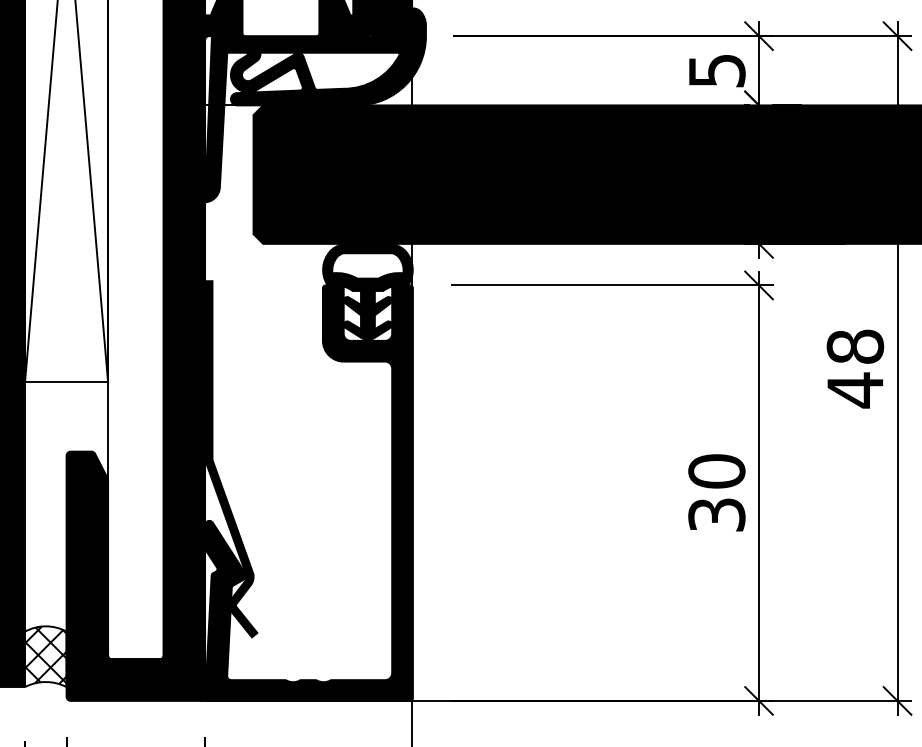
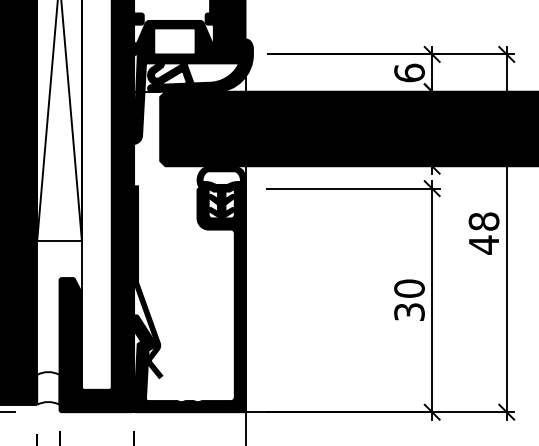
text: (716, 69) -> (409, 72), 5 -> 6
hatch: (46, 655) -> (48, 387), removed

